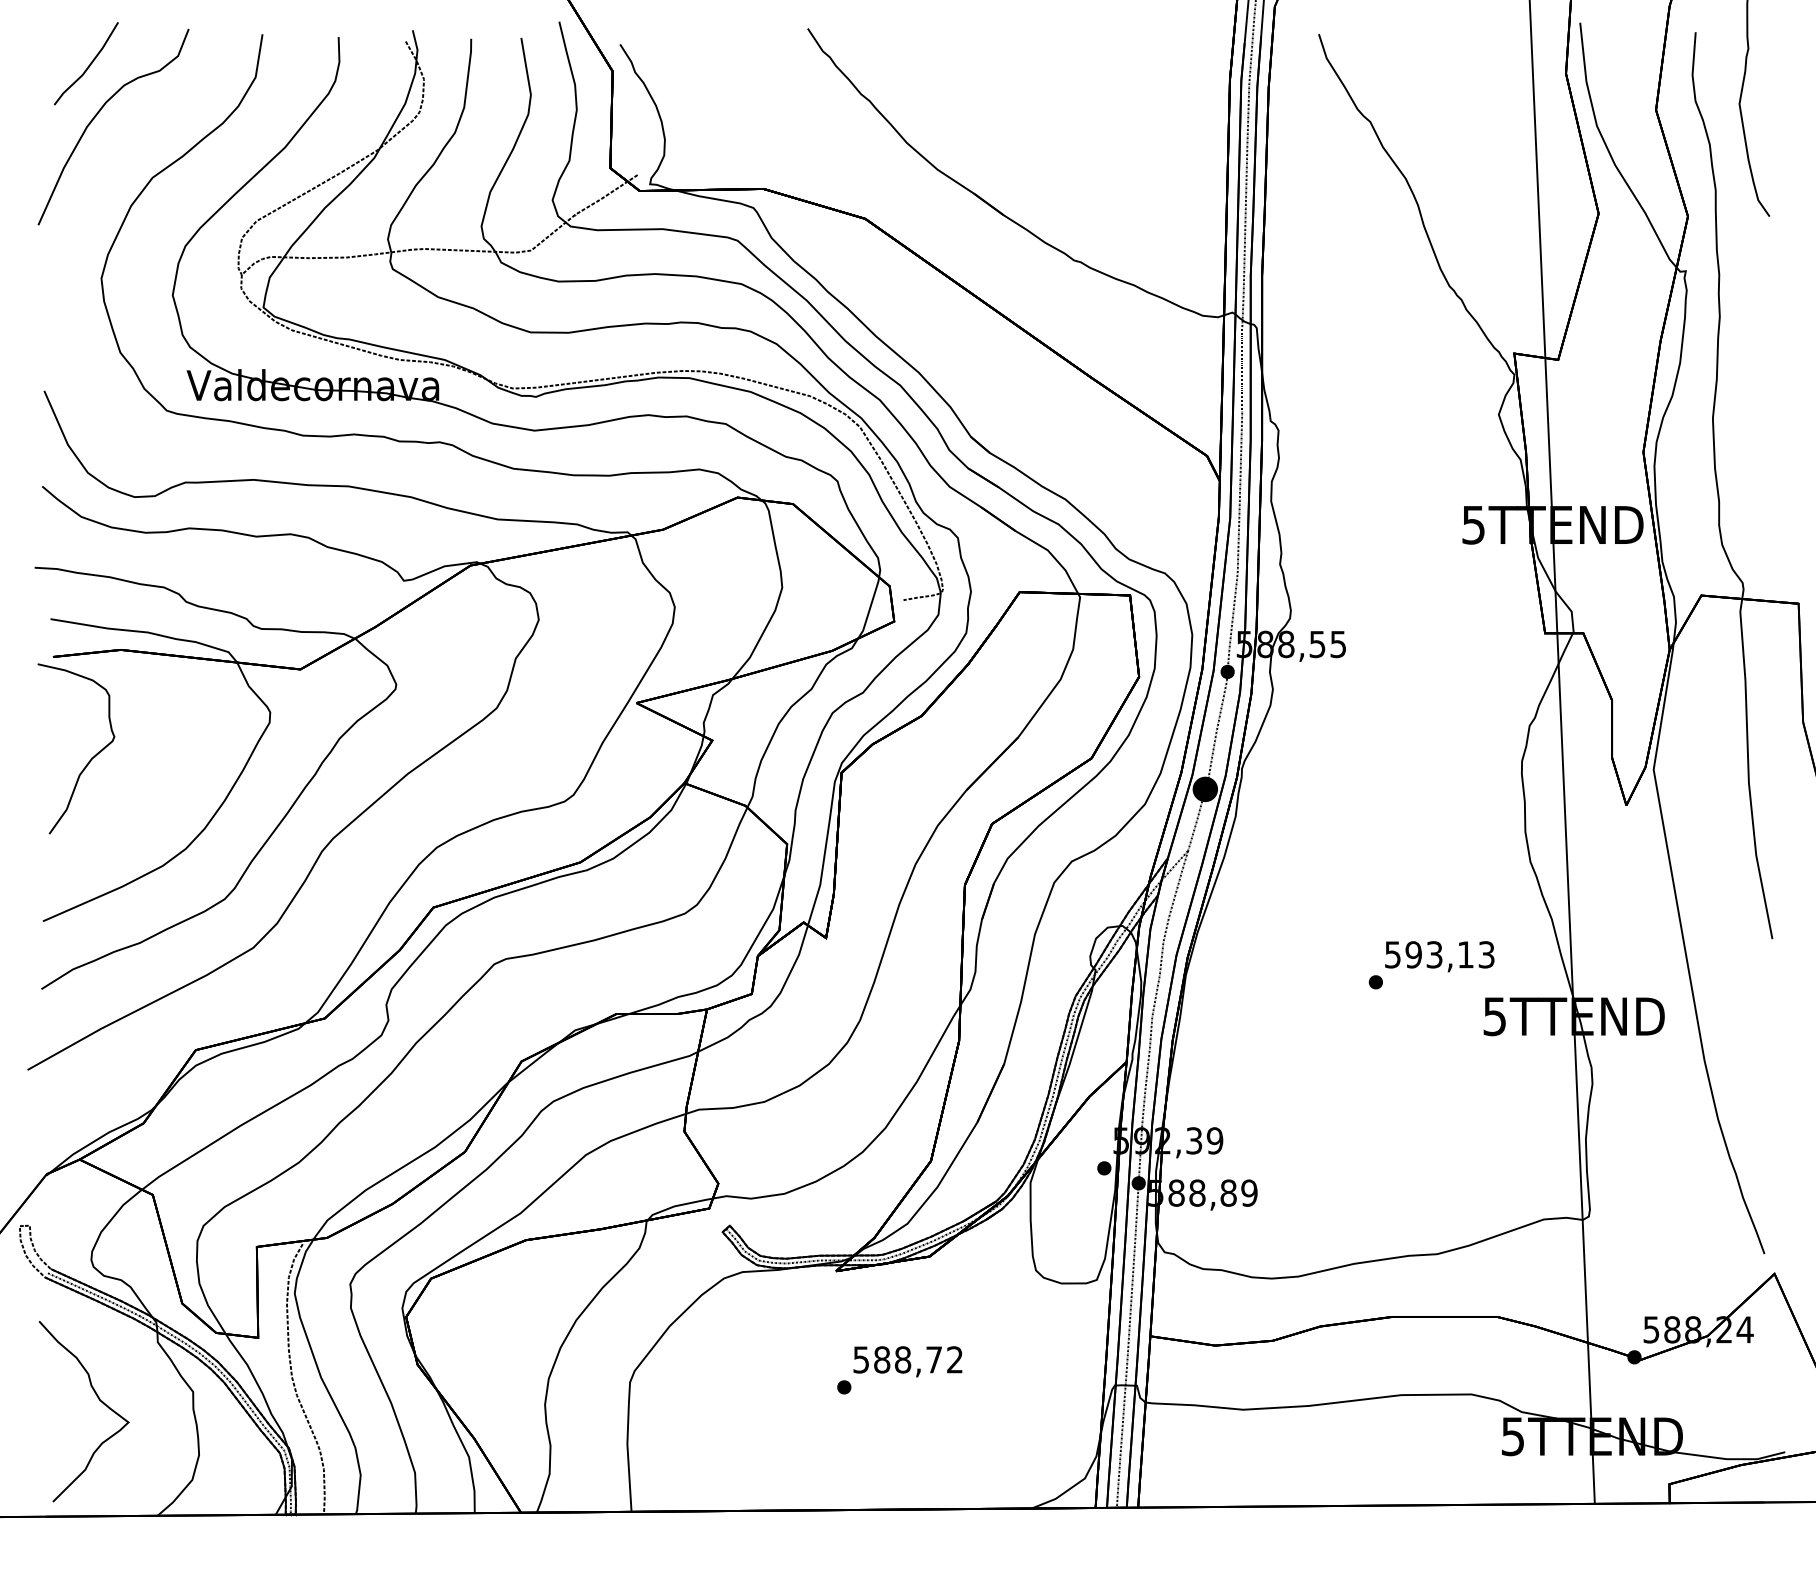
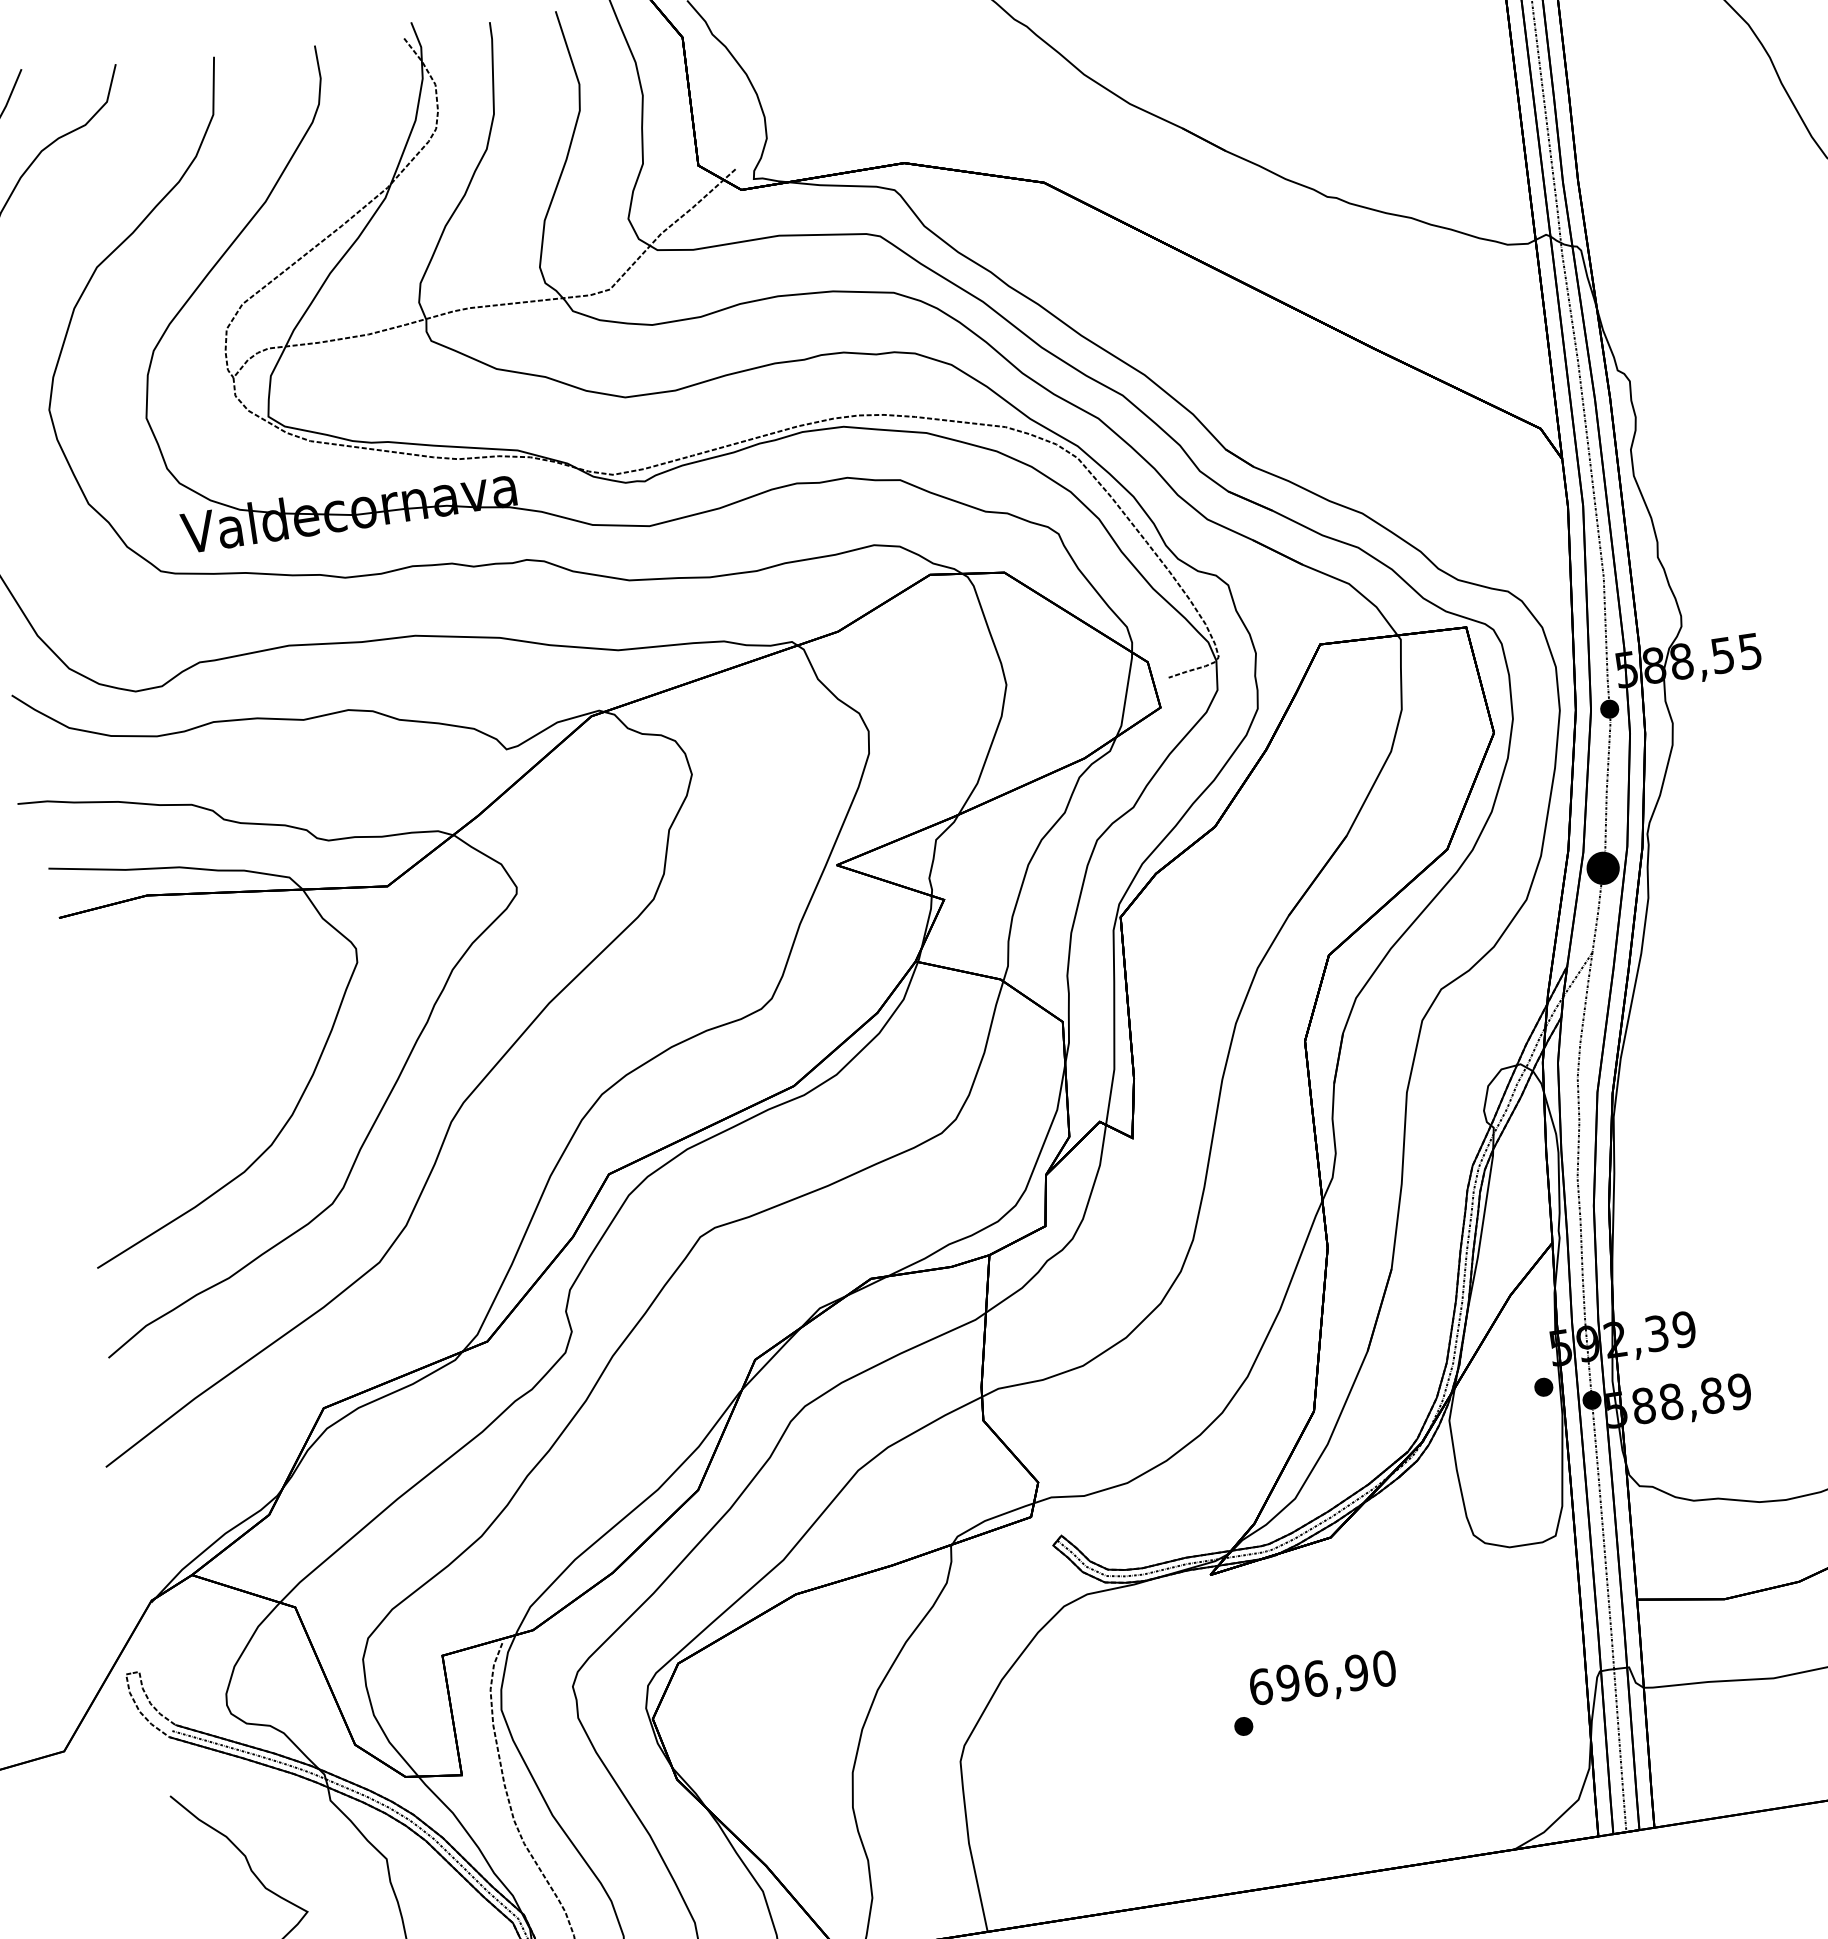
part: (91, 757) -> (129, 1042), removed
text: (908, 1359) -> (1322, 1677), 588,72 -> 696,90

